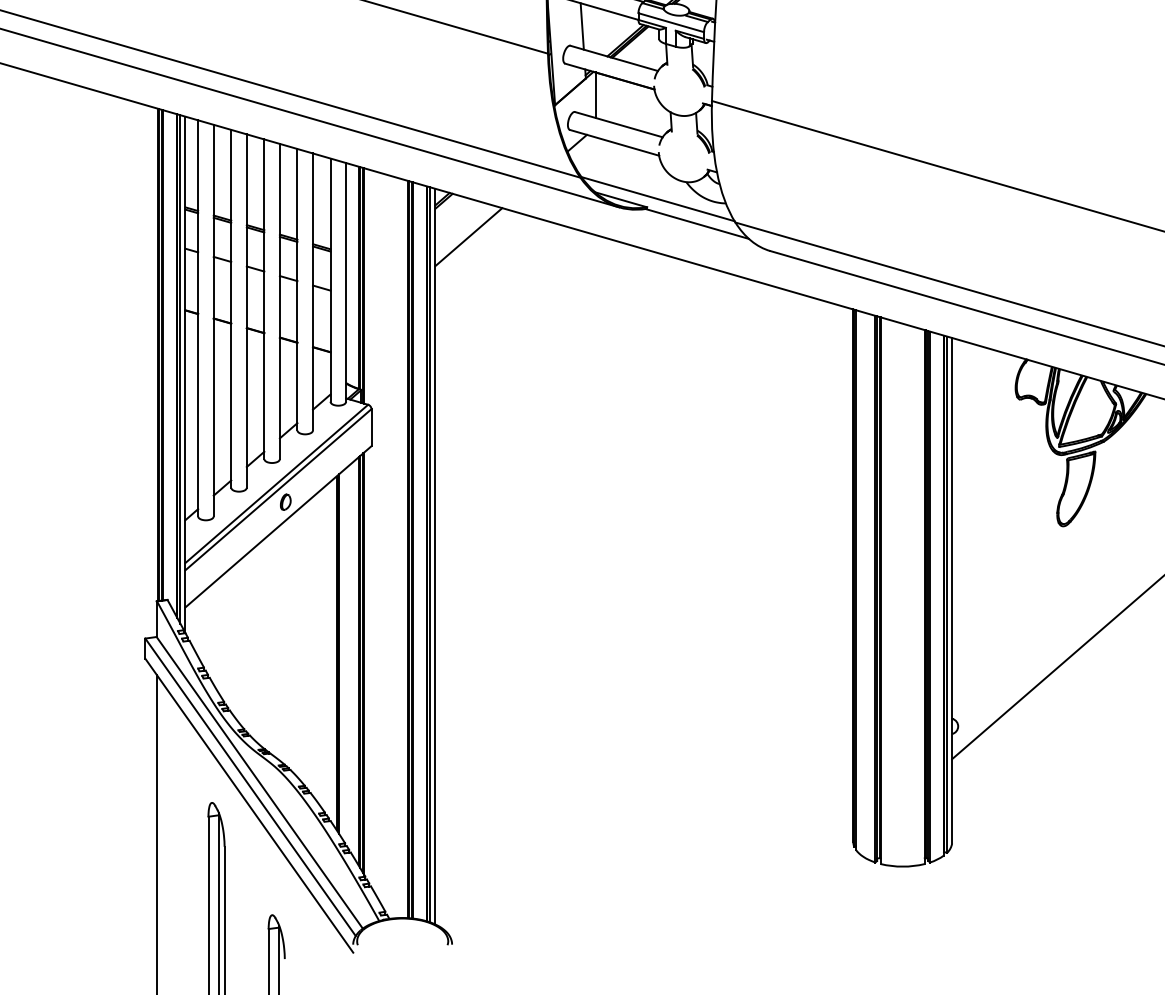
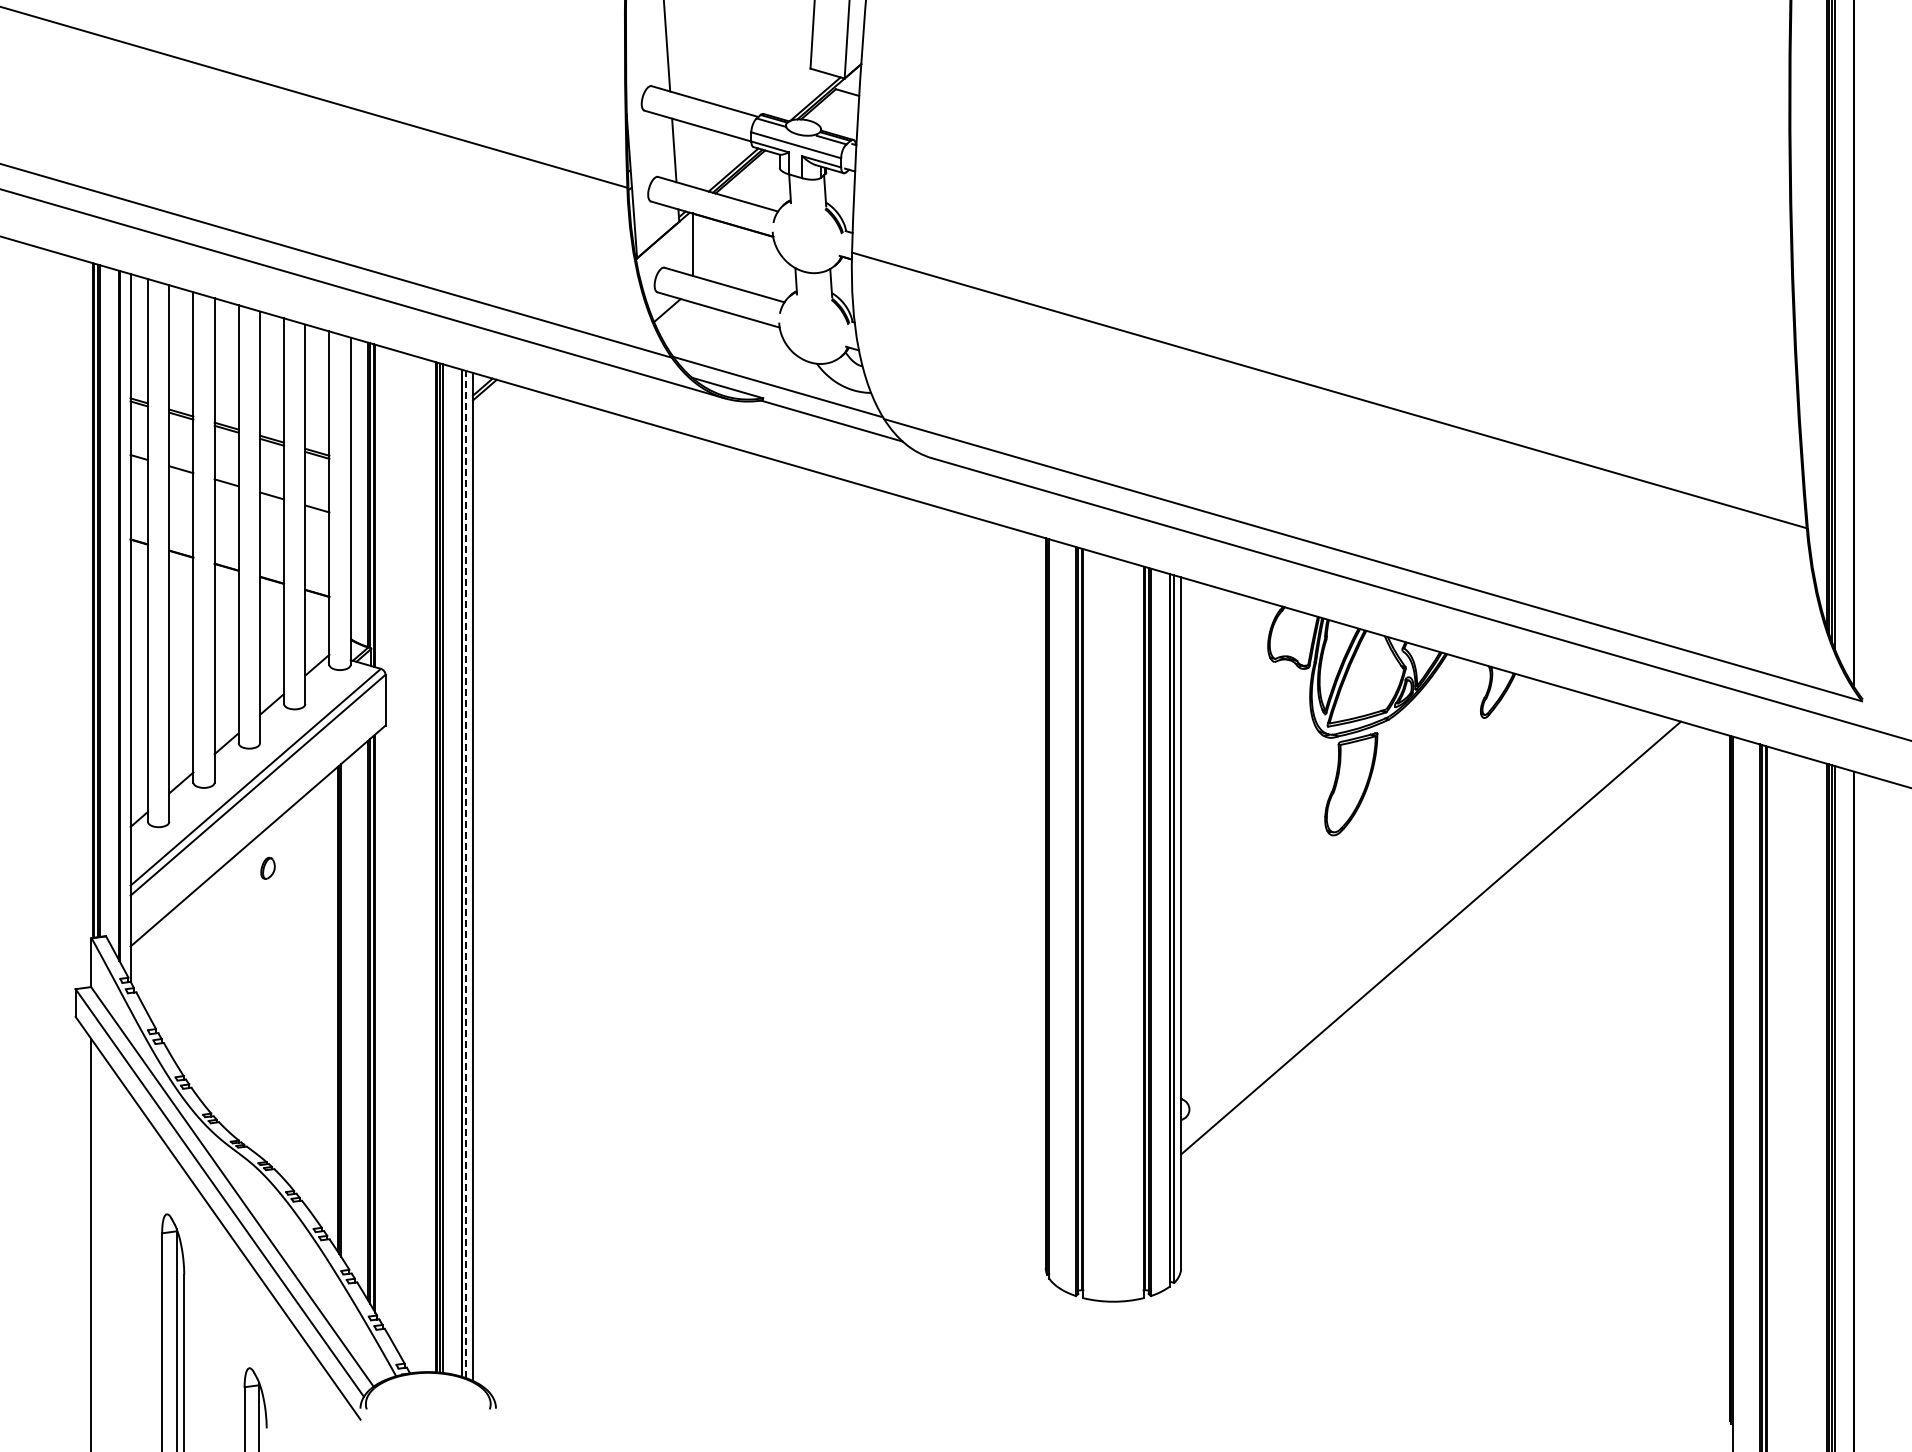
line: (468, 236) -> (518, 438), removed
line: (180, 369) -> (123, 620), removed
part: (285, 501) -> (267, 867), moved
line: (430, 554) -> (466, 874), solid -> dashed

